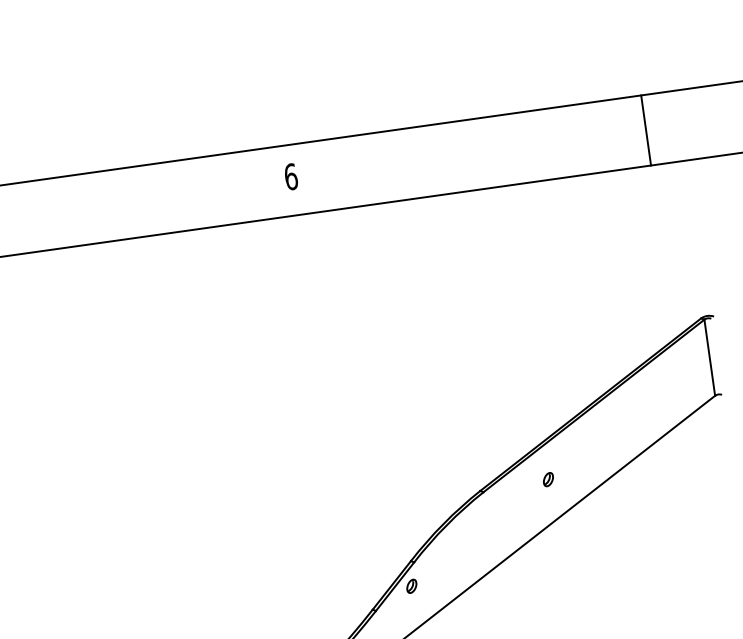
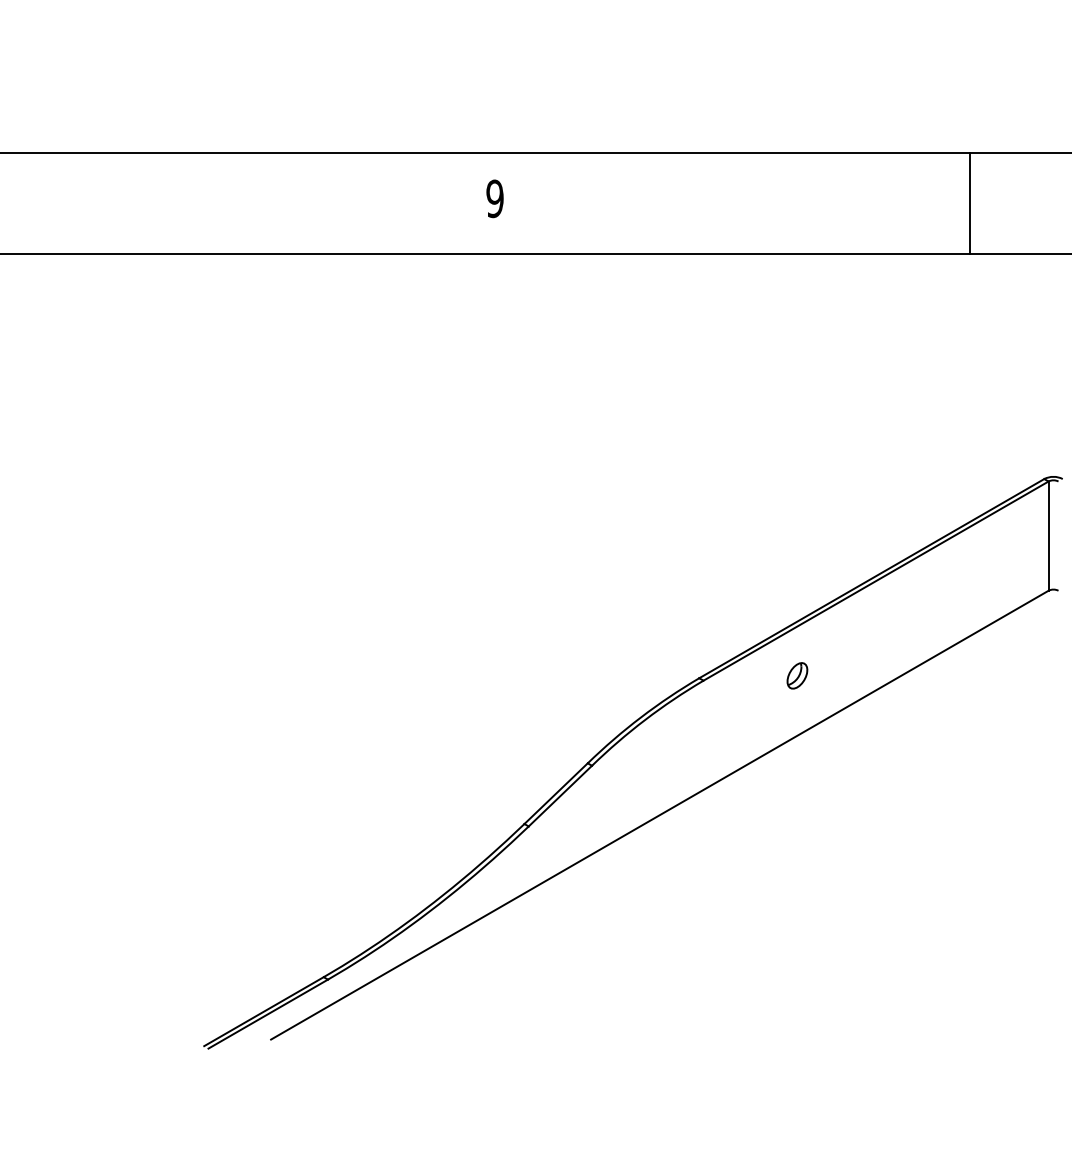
line: (645, 130) -> (969, 203), moved
text: (290, 176) -> (494, 198), 6 -> 9
part: (548, 479) -> (797, 675), size x1.4
part: (411, 586) -> (583, 798), removed

